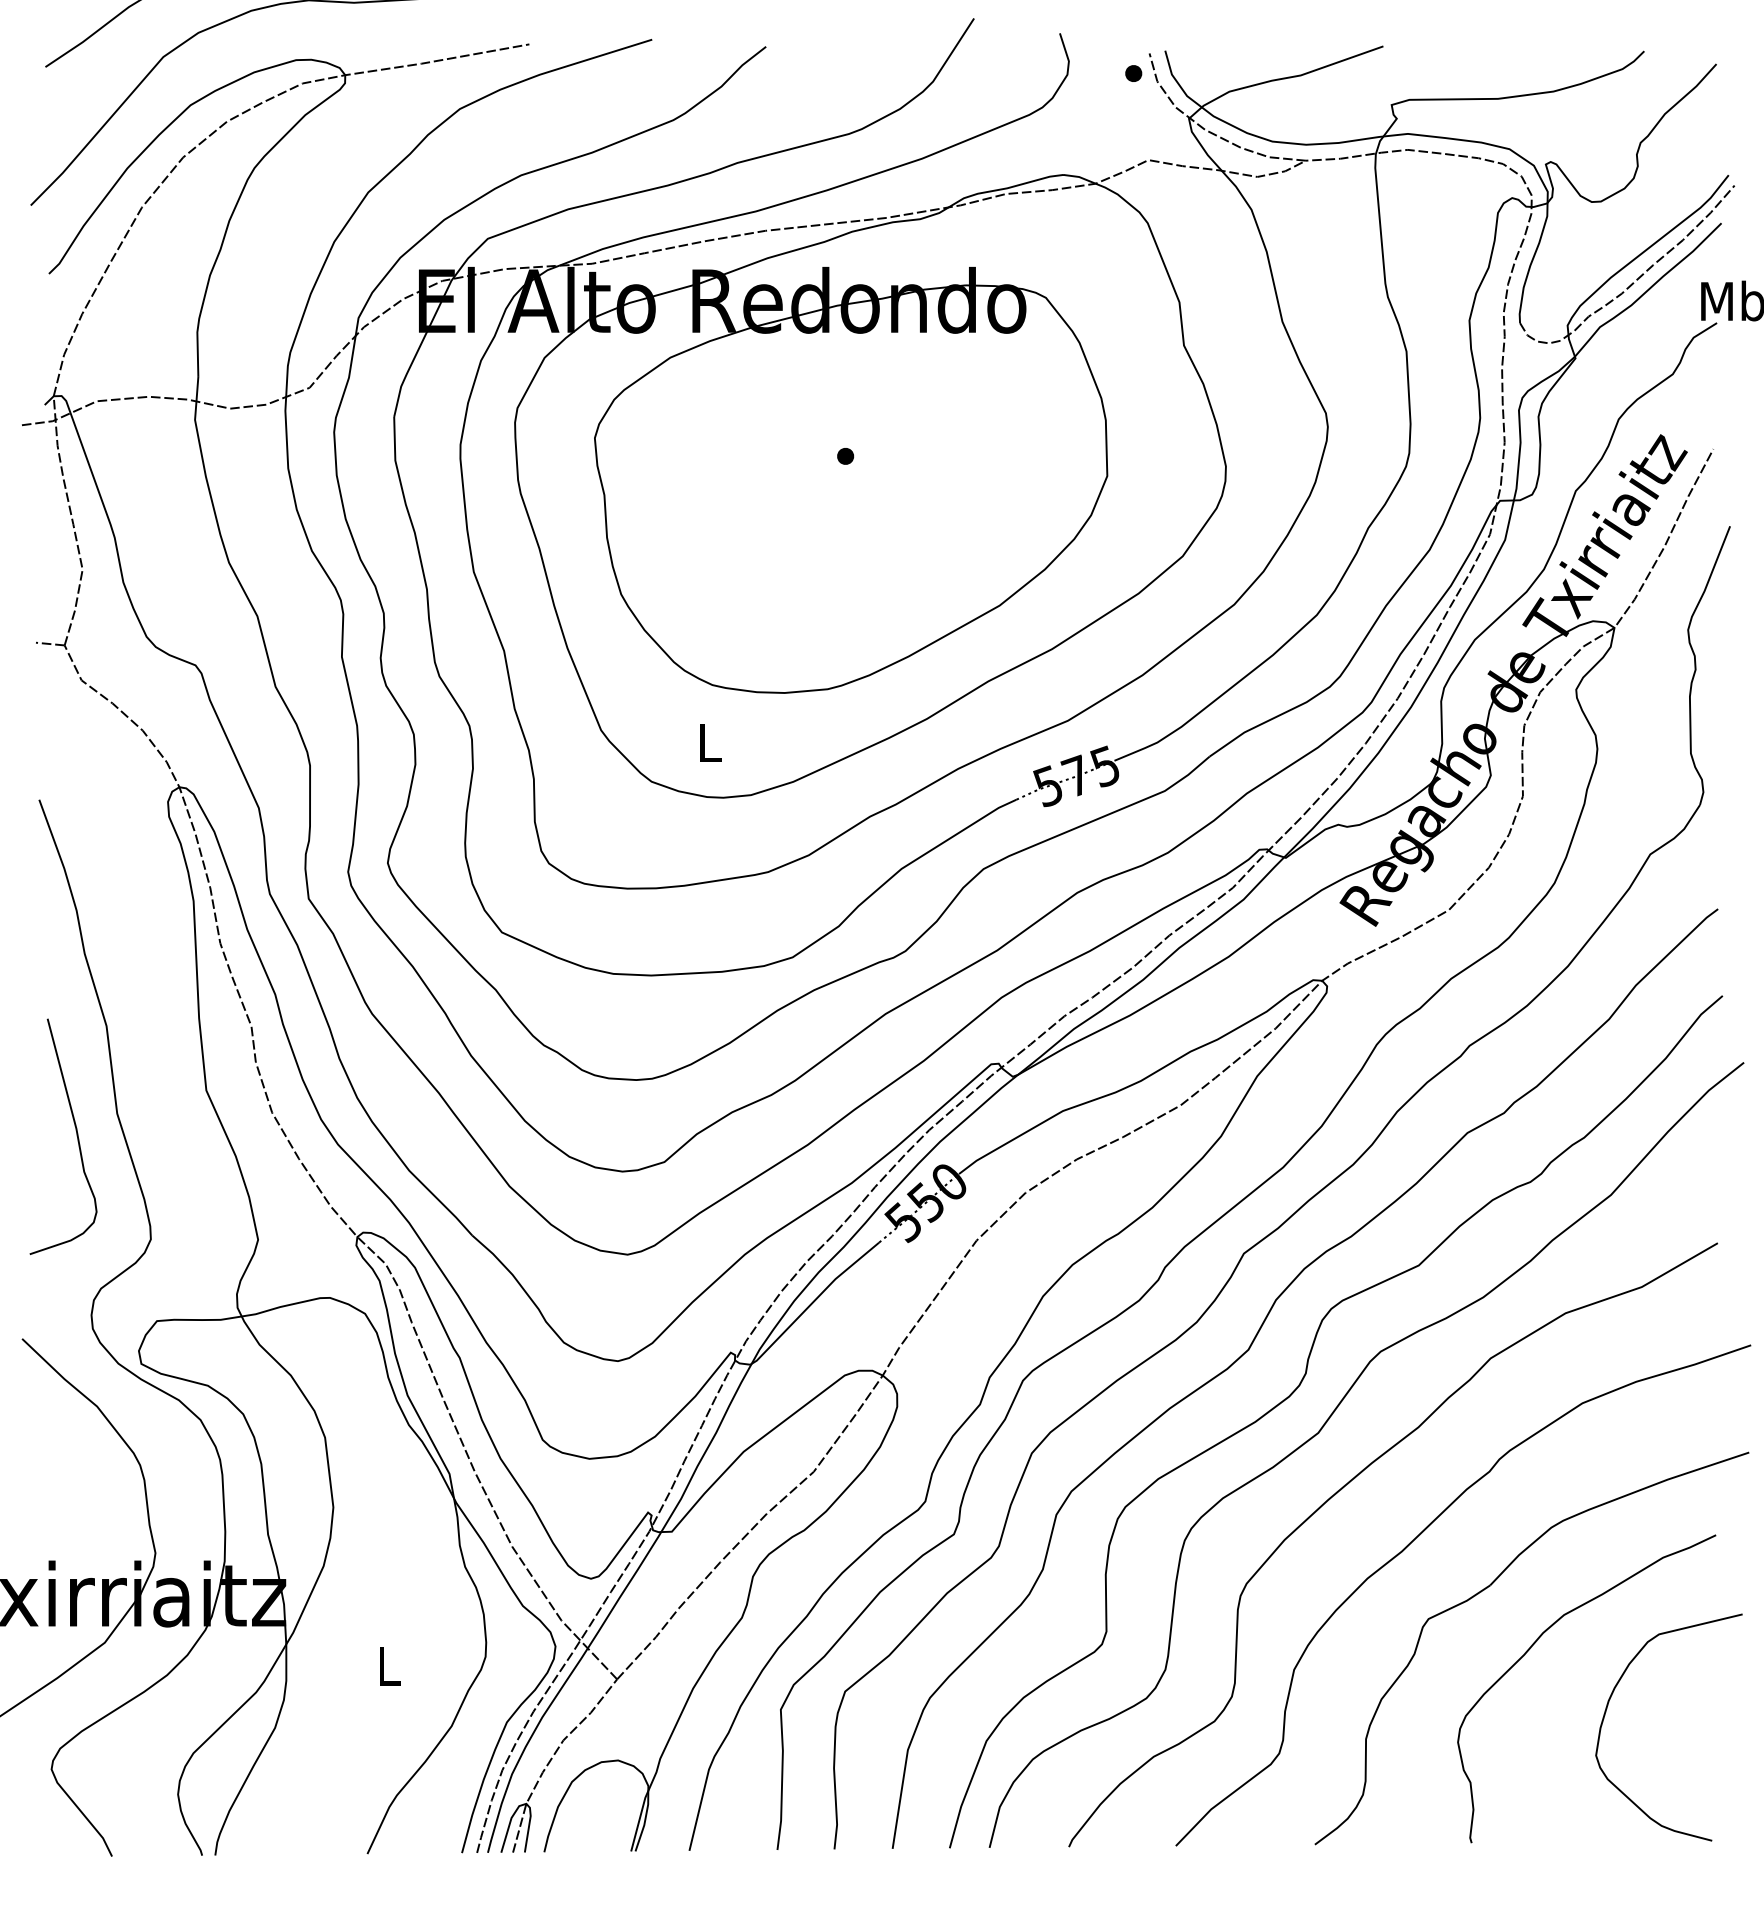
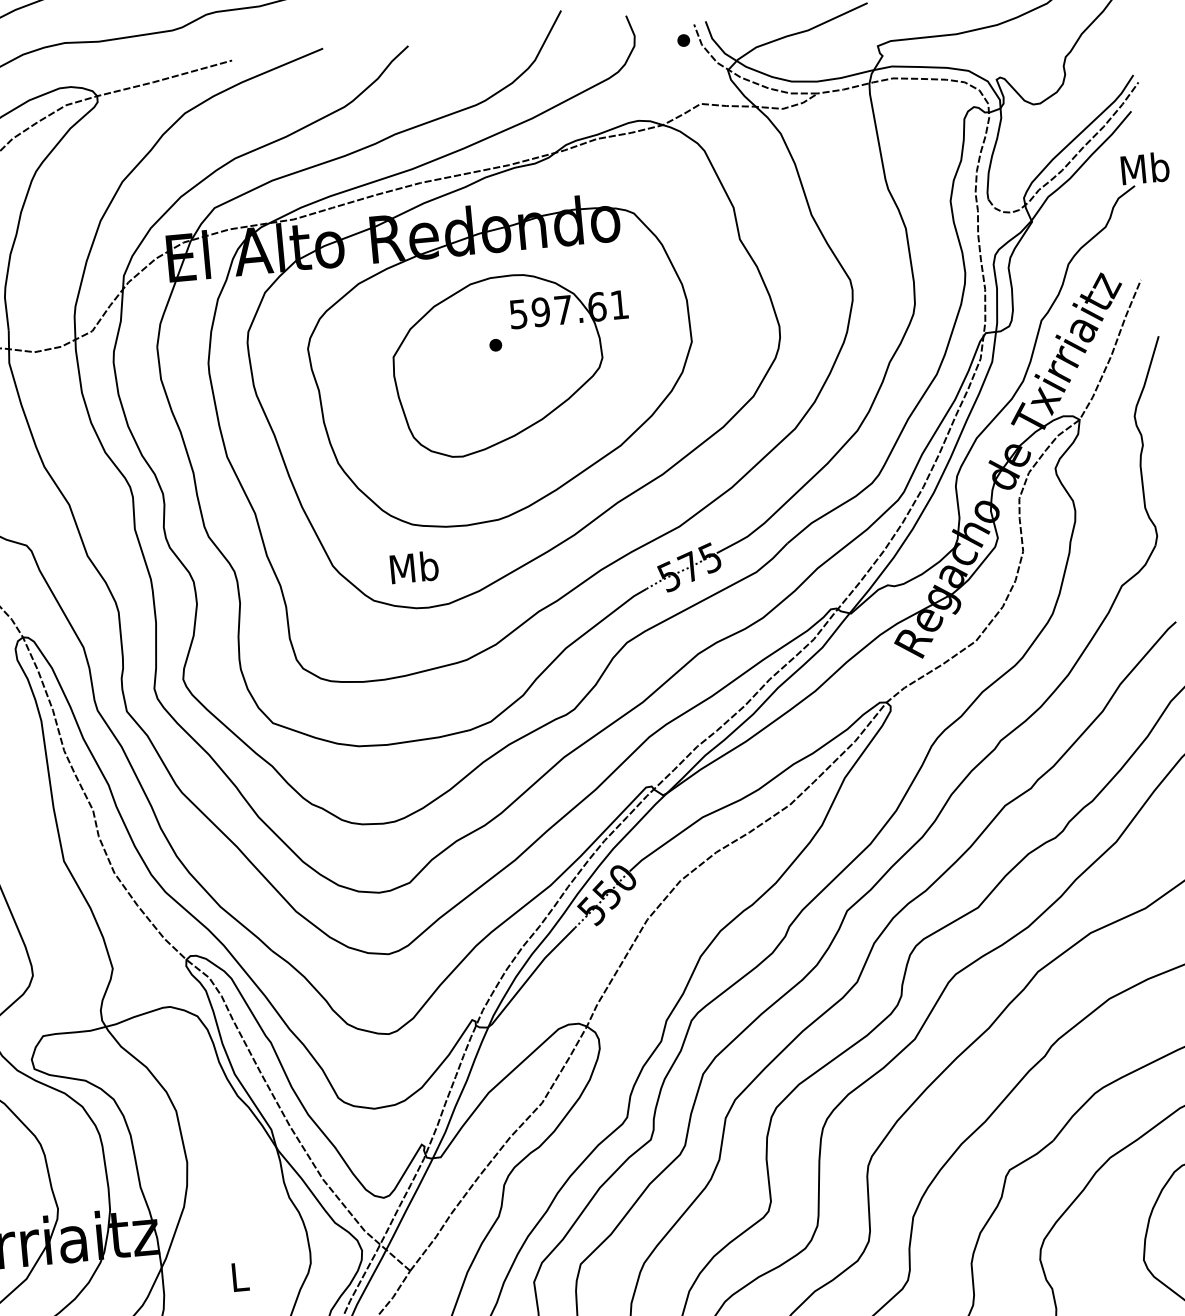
part: (865, 482) -> (512, 363), added
text: (709, 742) -> (414, 567), L -> Mb

